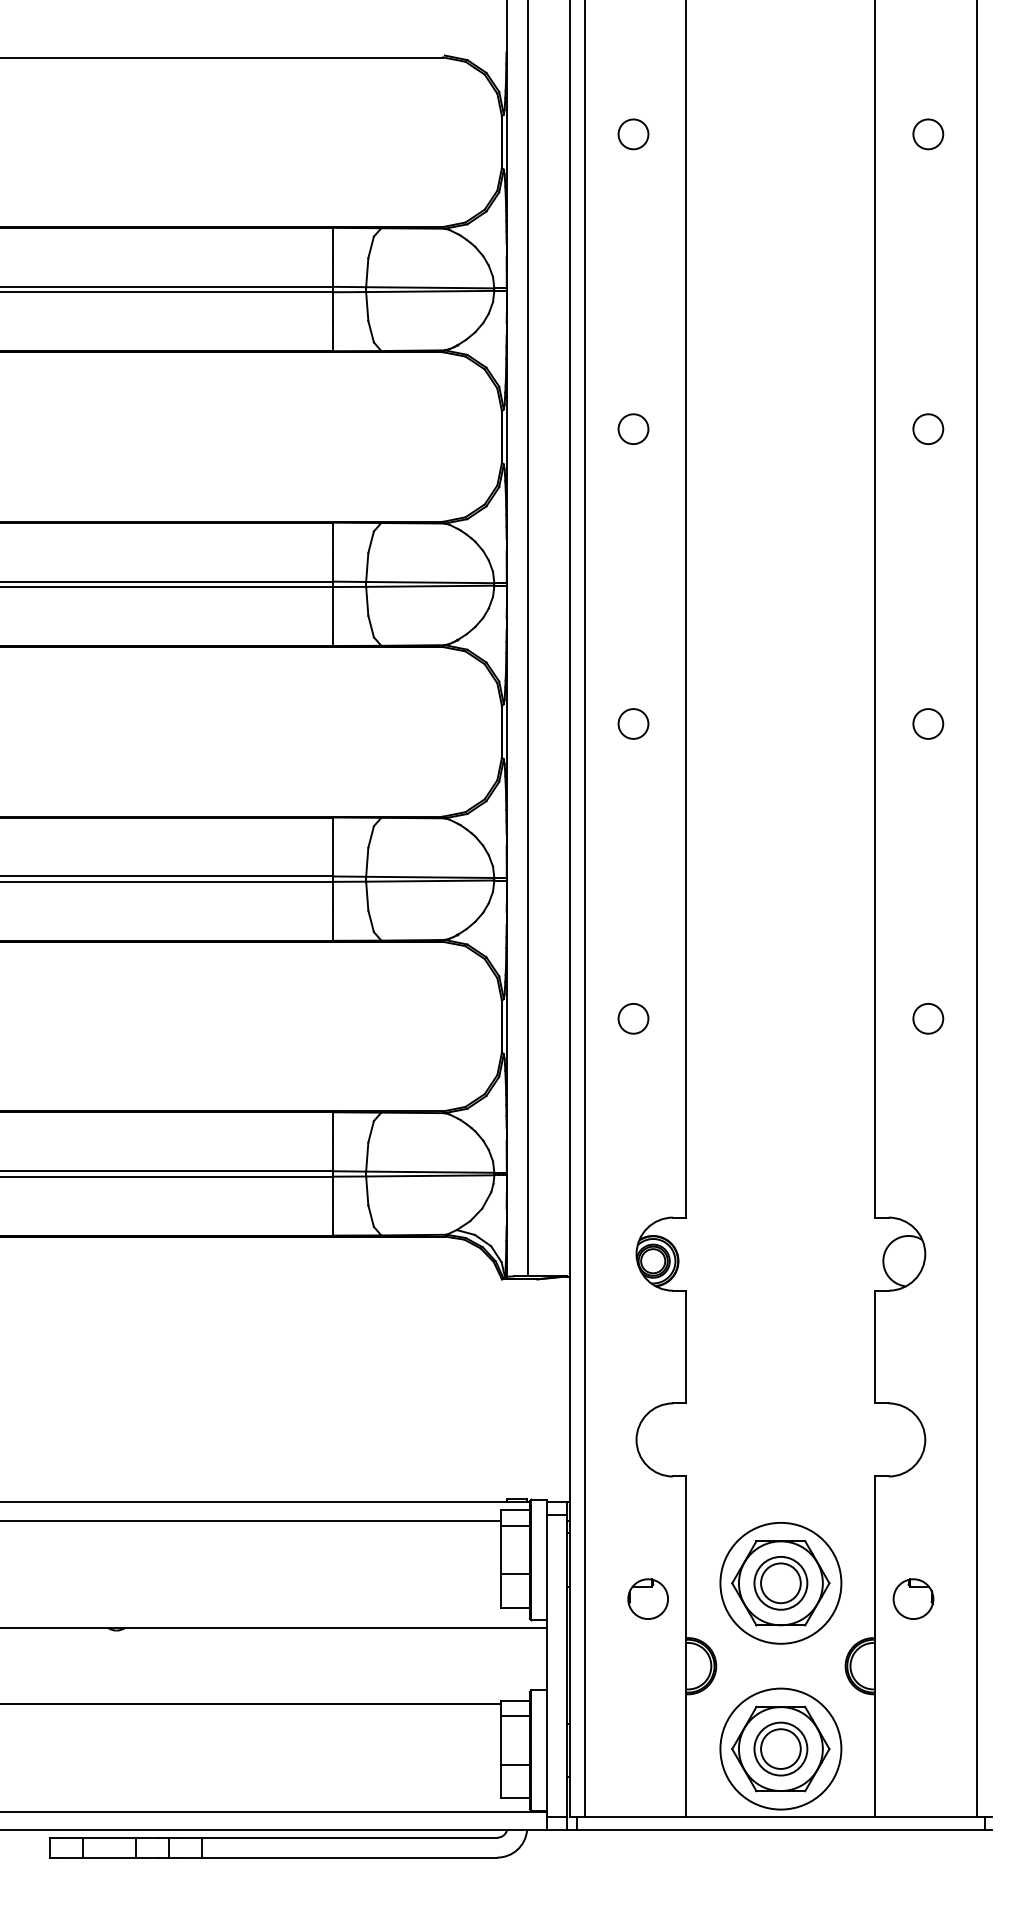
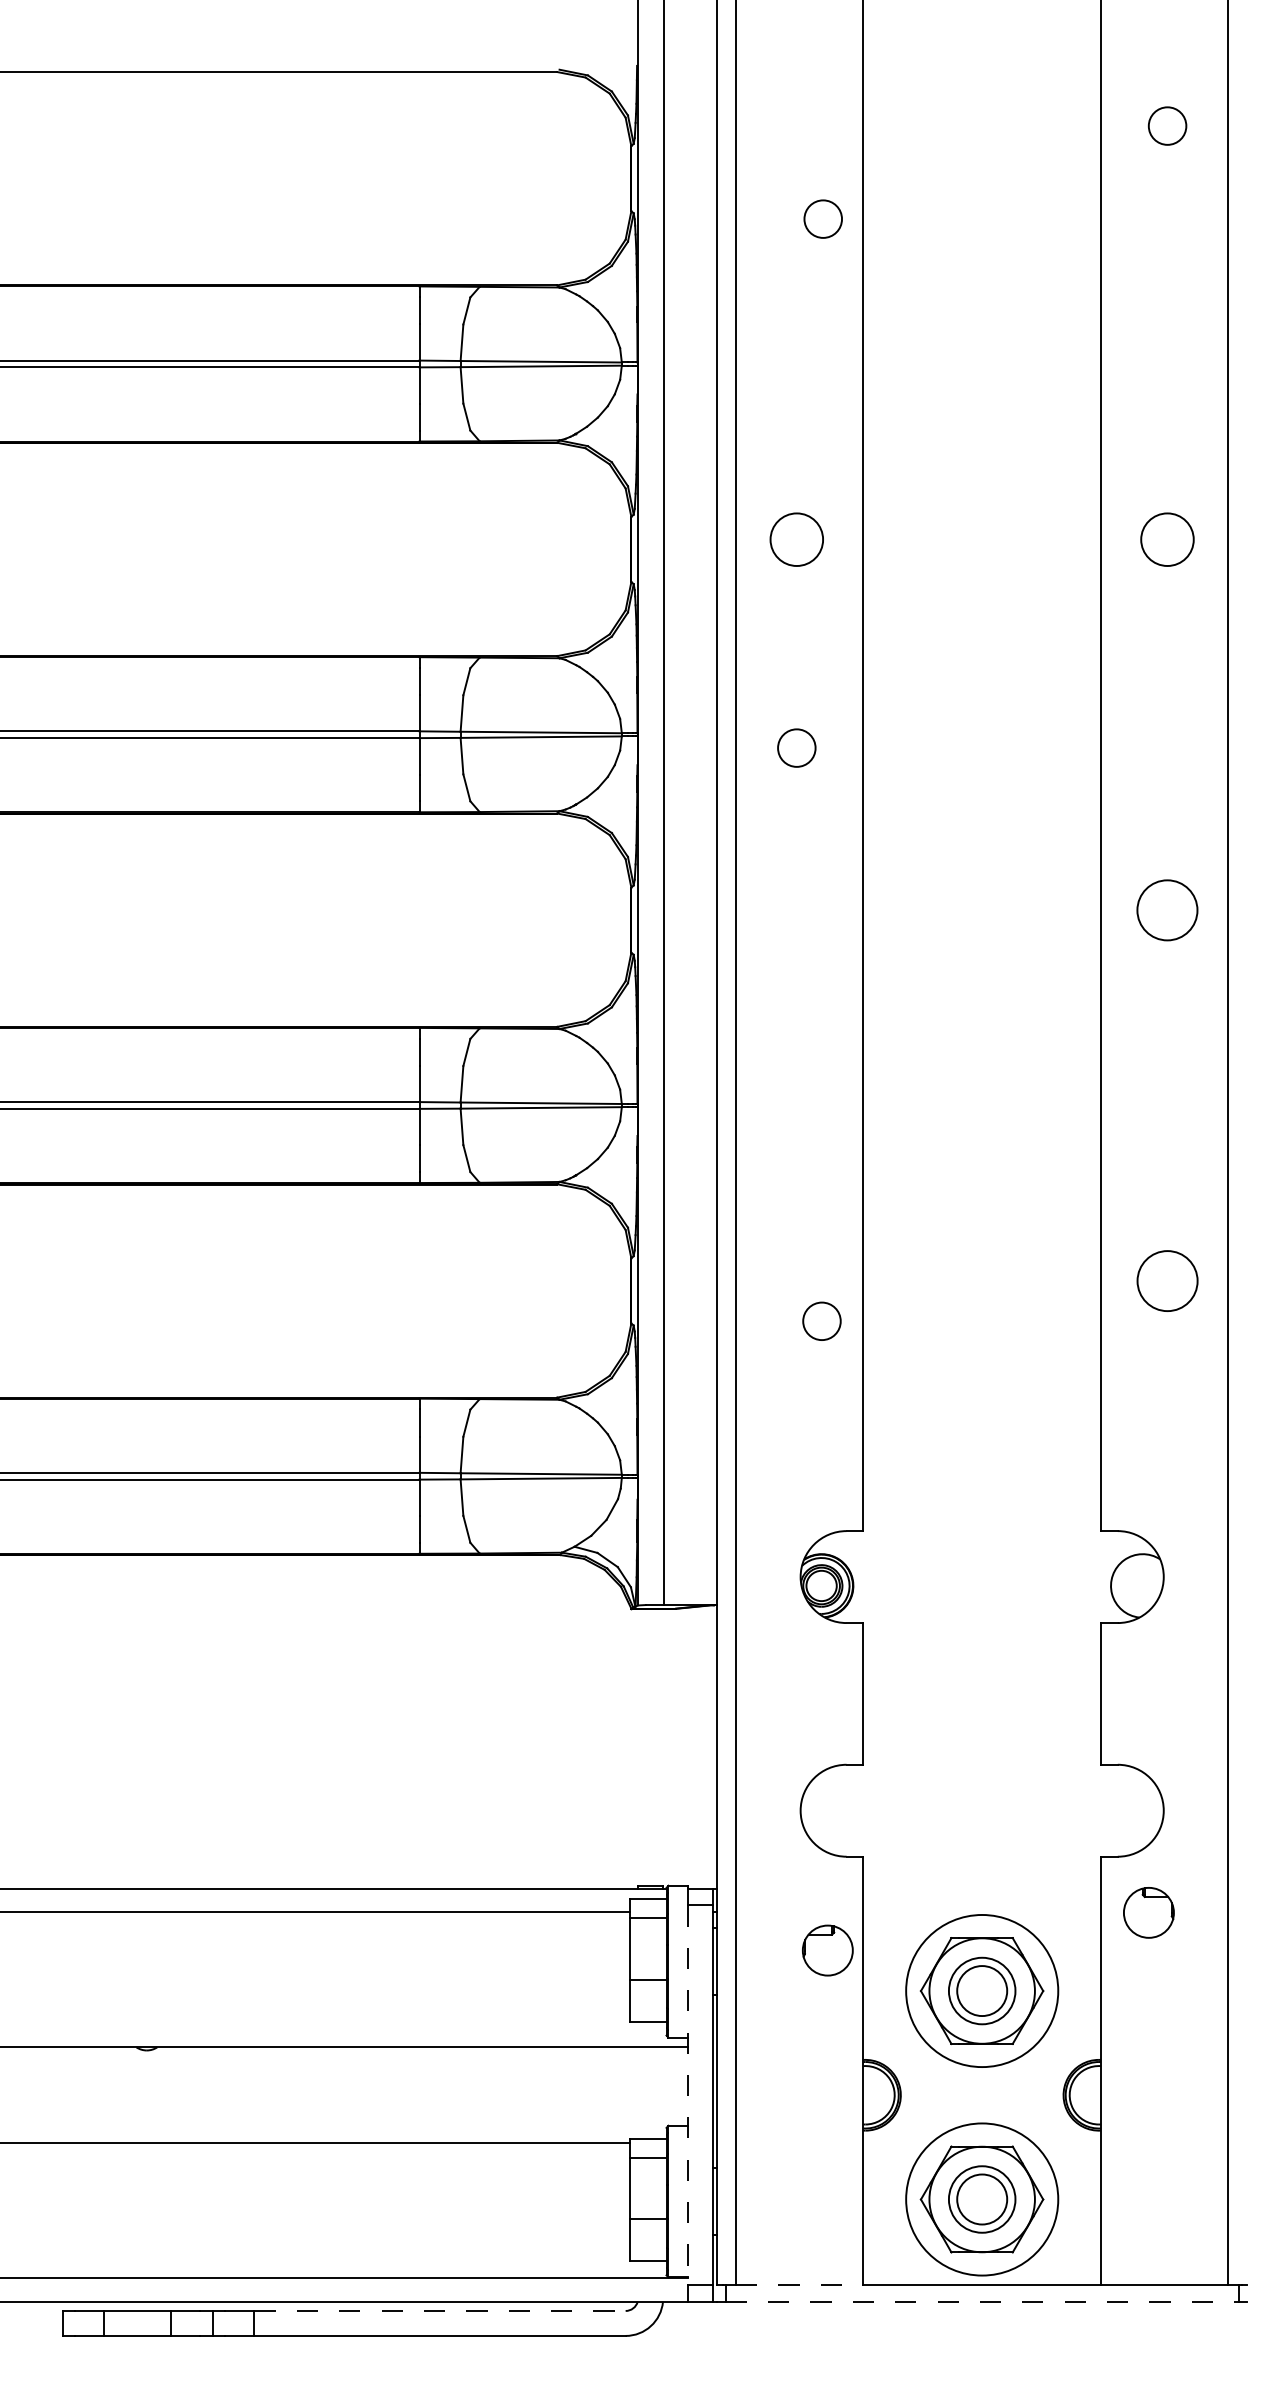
circle: (633, 134) -> (823, 219), moved
circle: (928, 134) -> (1167, 126), moved
circle: (633, 428) -> (796, 538), size x1.4
circle: (928, 428) -> (1167, 538), size x1.4
circle: (633, 723) -> (796, 747), moved
circle: (928, 723) -> (1167, 909), size x1.6
circle: (633, 1018) -> (821, 1320), moved
circle: (928, 1018) -> (1167, 1280), size x1.6
part: (647, 1598) -> (826, 1949), moved
part: (913, 1598) -> (1148, 1912), moved
line: (547, 1666) -> (688, 2095), solid -> dashed
line: (635, 1817) -> (799, 2285), solid -> dashed
line: (780, 1830) -> (981, 2301), solid -> dashed
line: (349, 1837) -> (439, 2310), solid -> dashed

